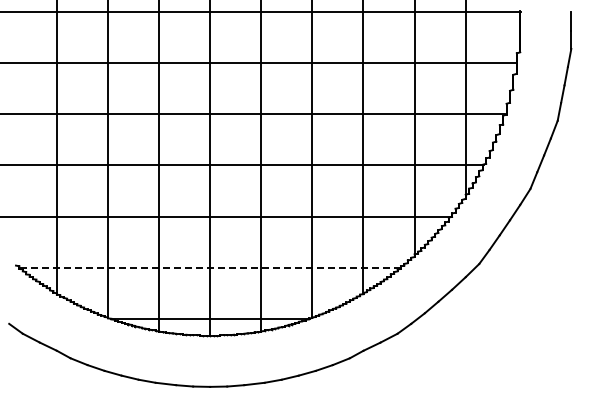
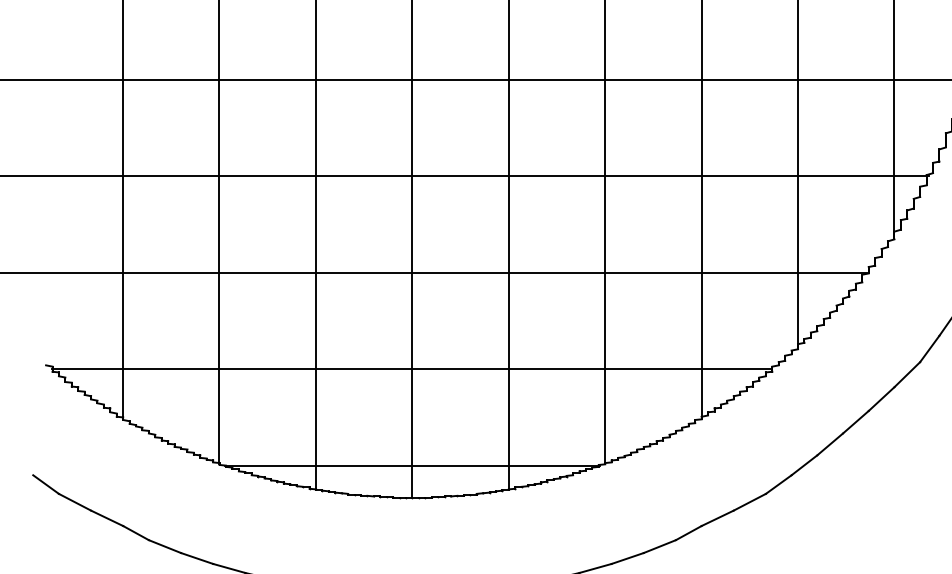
line: (210, 267) -> (412, 368), dashed -> solid

